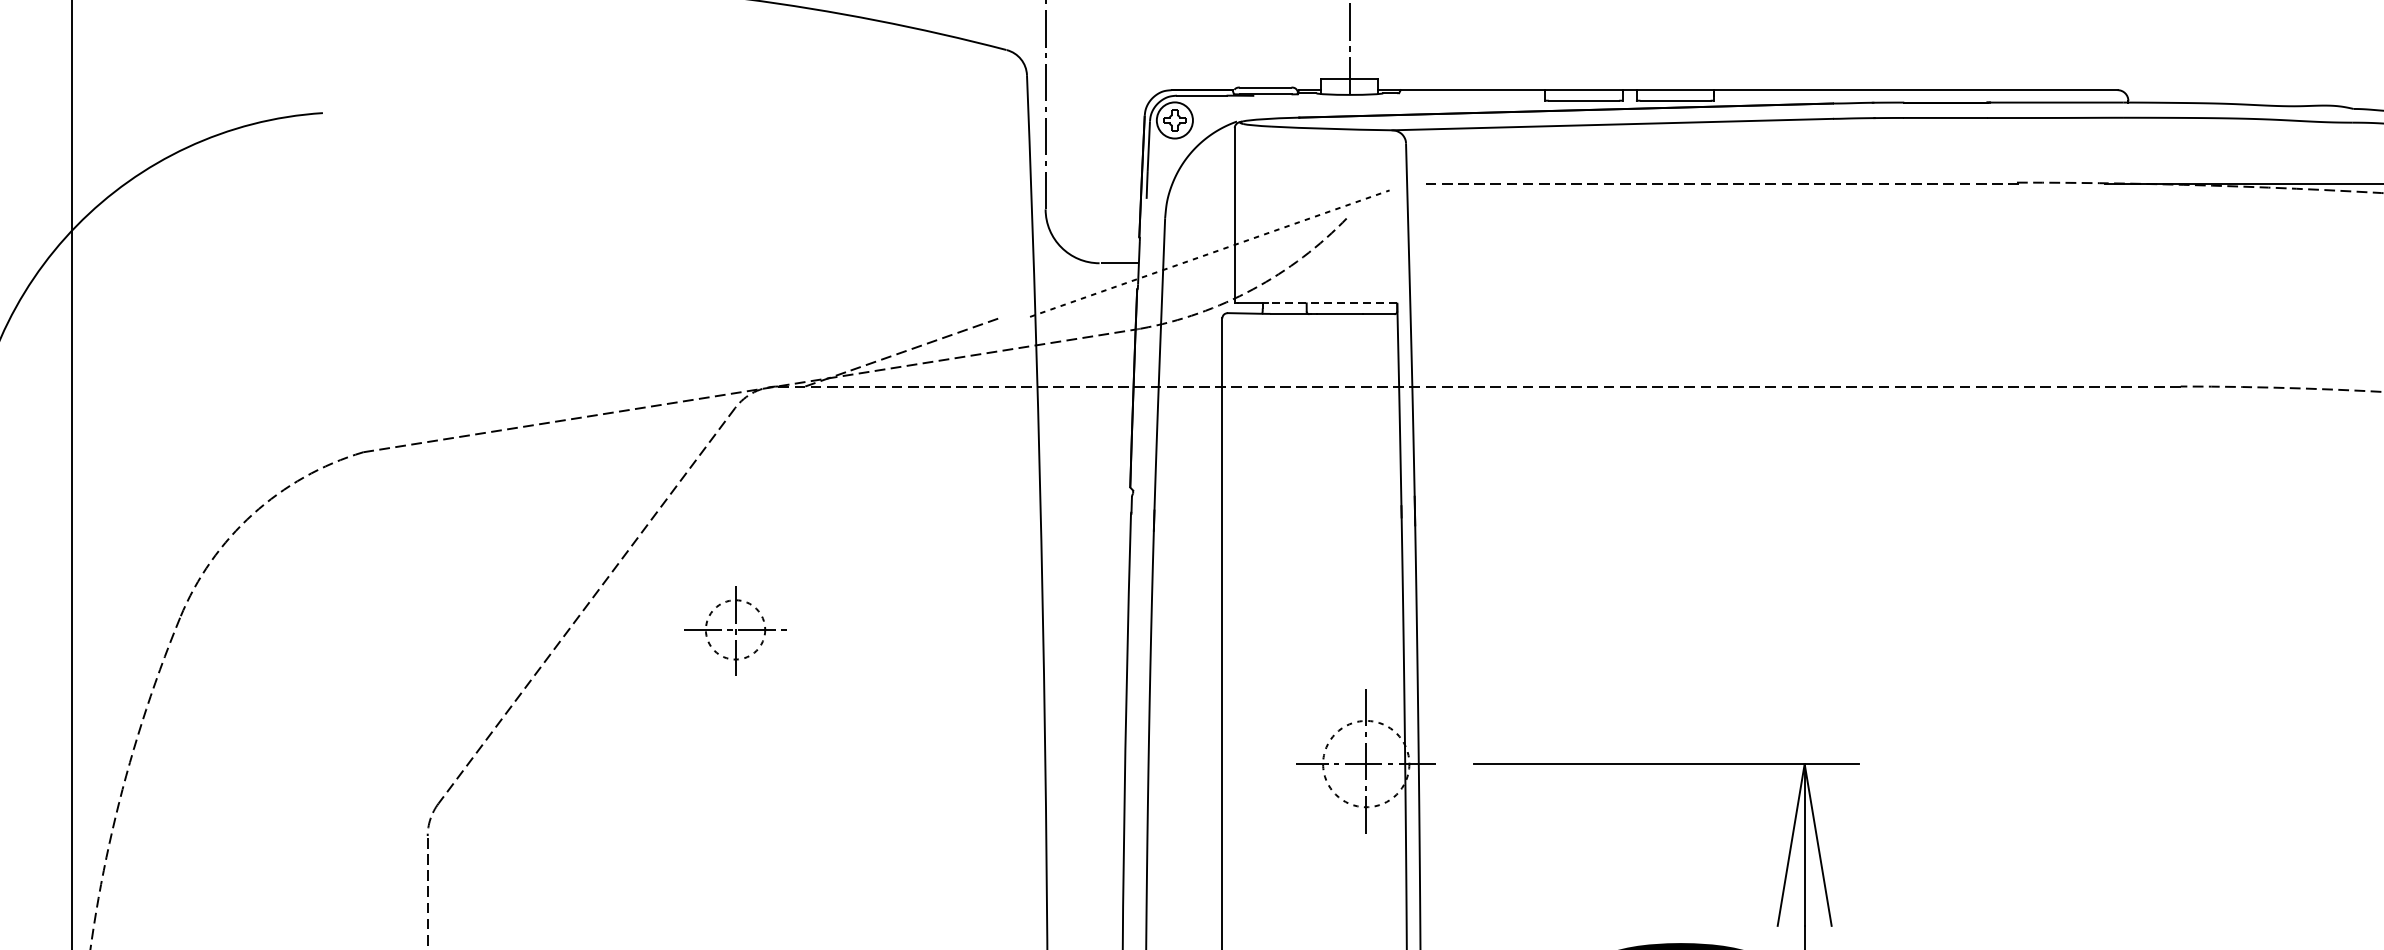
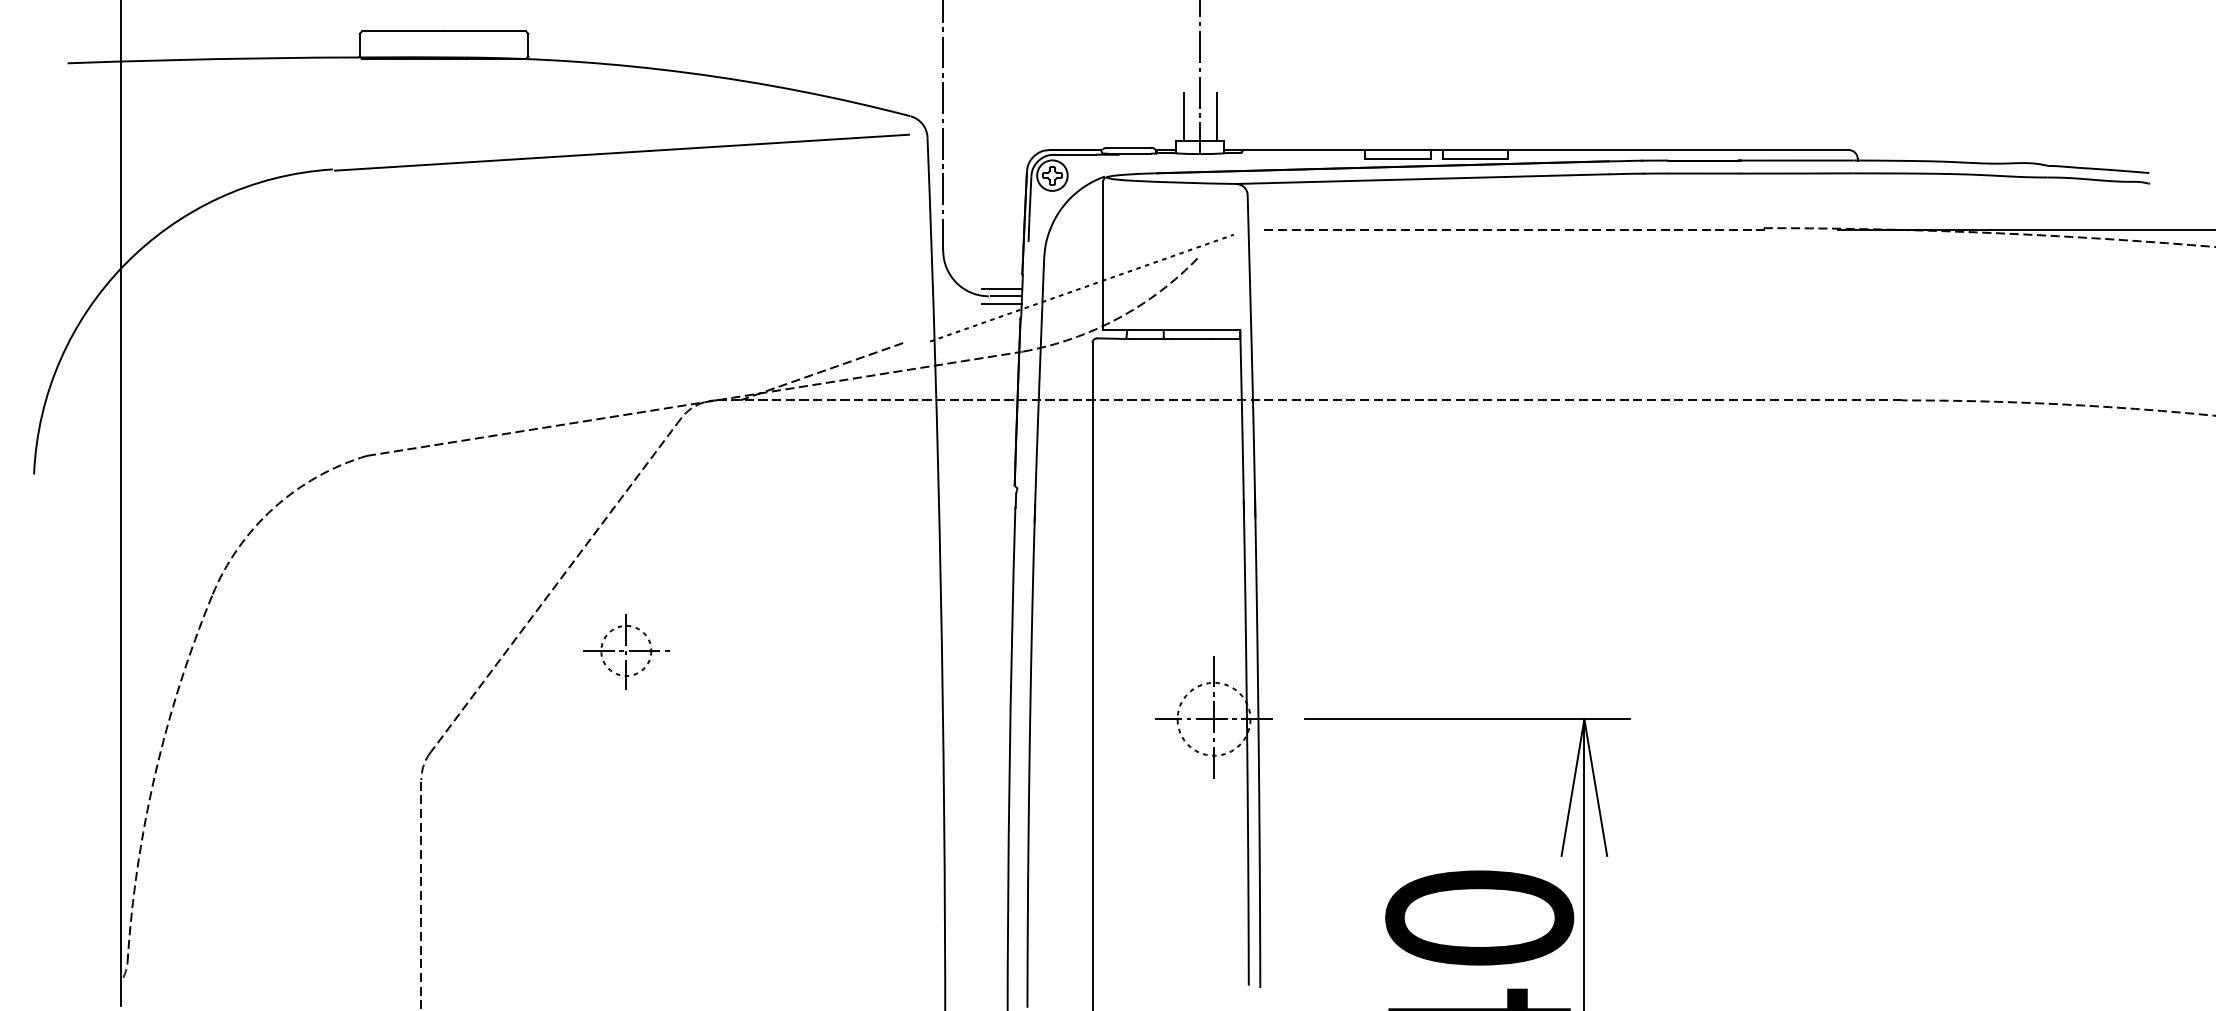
line: (1330, 50) -> (1183, 116), added
line: (1369, 50) -> (1216, 116), added
line: (665, 93) -> (622, 152), added
line: (1114, 254) -> (1001, 288), added
line: (1114, 271) -> (1001, 303), added
line: (1332, 303) -> (1185, 330), dashed -> solid
part: (735, 630) -> (626, 651), moved

